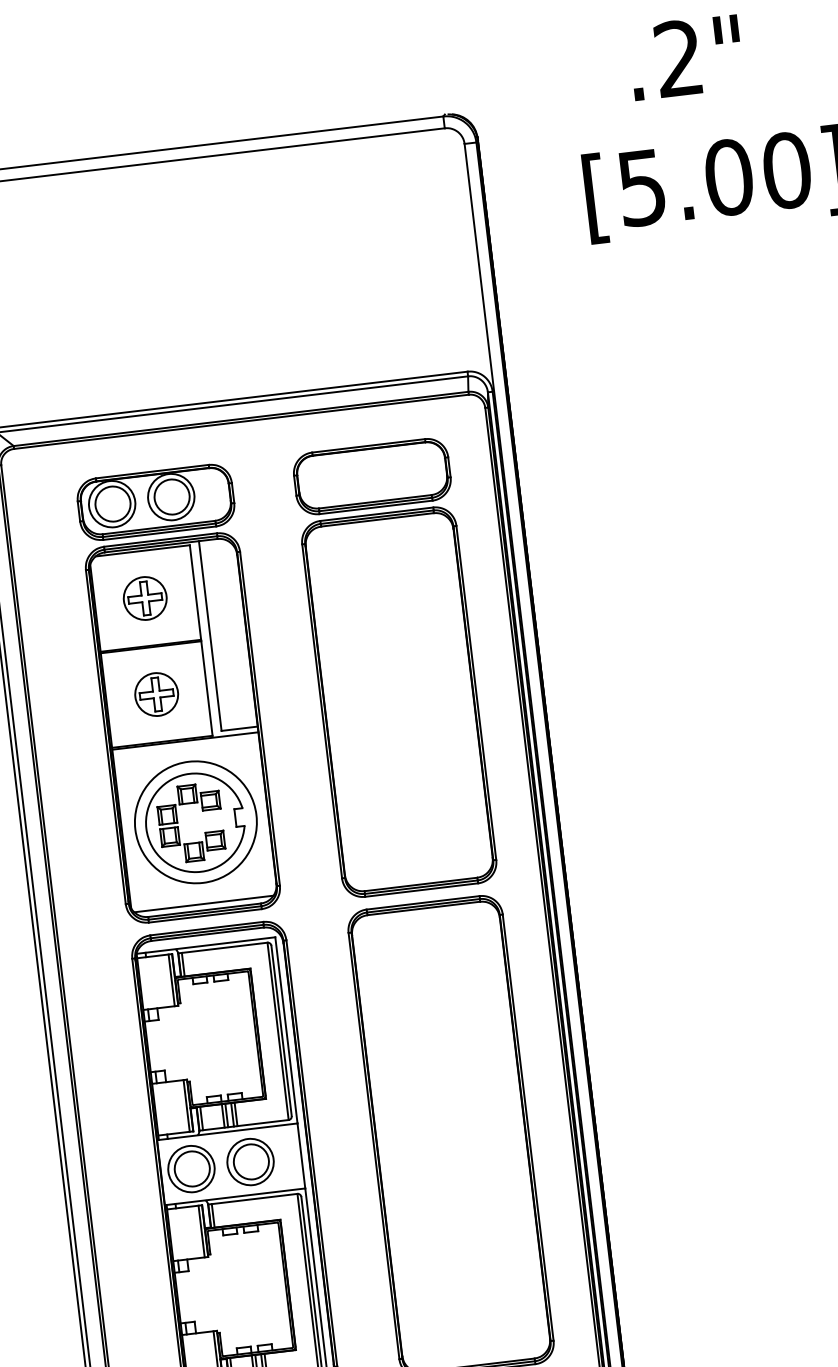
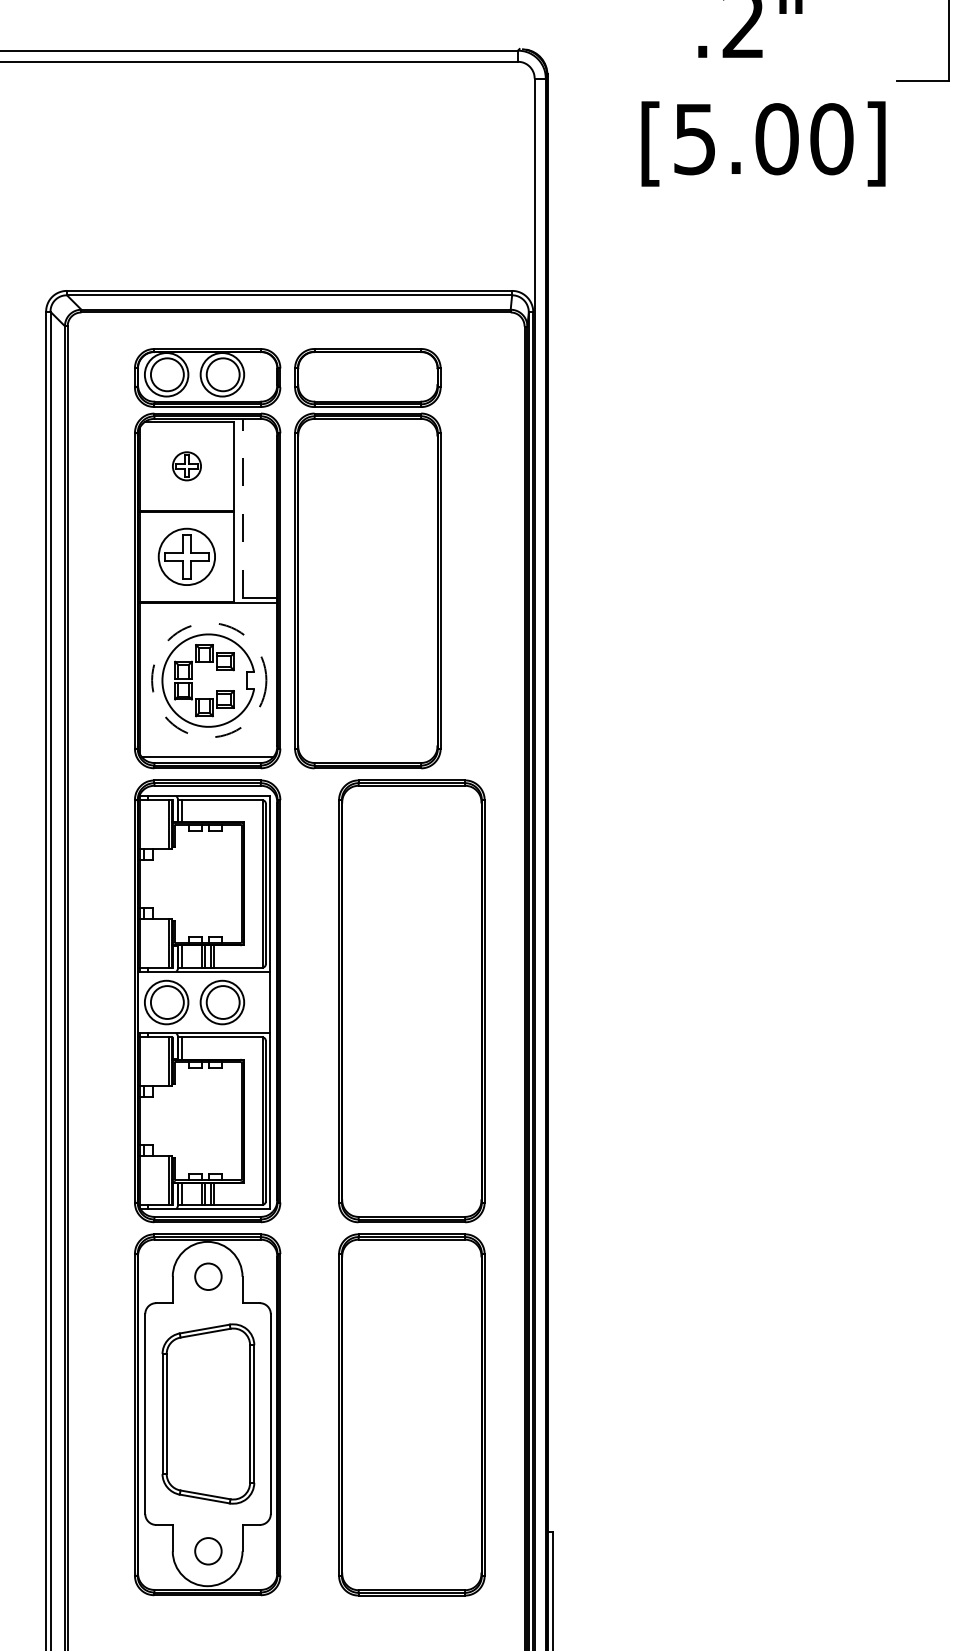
part: (144, 598) -> (186, 466), size x0.7
line: (210, 636) -> (243, 508), solid -> dashed
part: (394, 667) -> (367, 558), moved
part: (156, 694) -> (186, 556), size x1.4
circle: (196, 822) -> (209, 680), solid -> dashed

